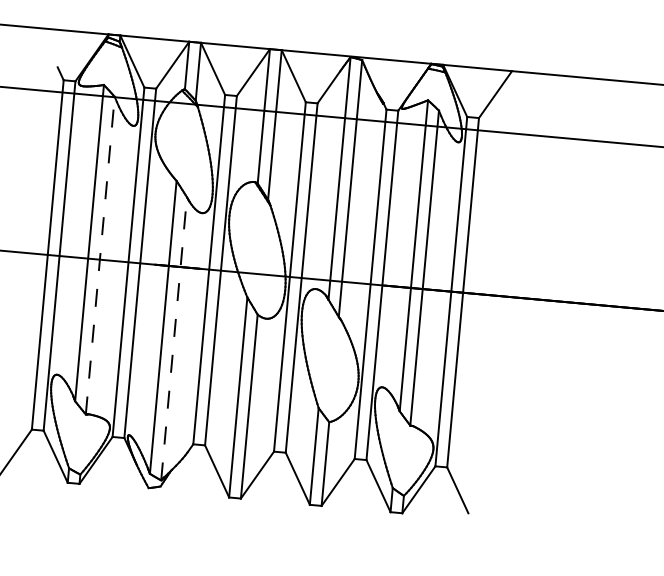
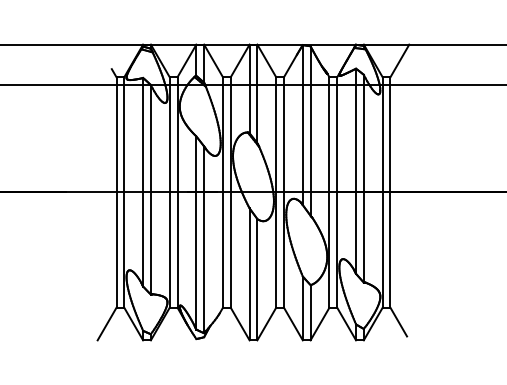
line: (99, 255) -> (150, 189), dashed -> solid
line: (174, 338) -> (204, 239), dashed -> solid

